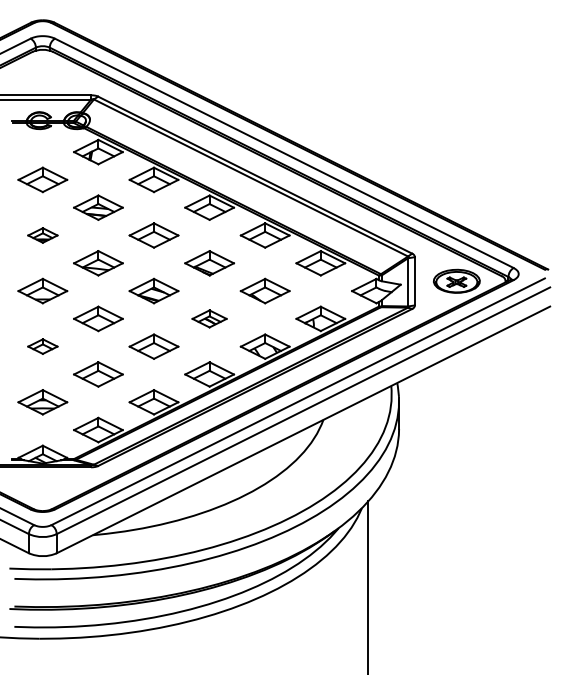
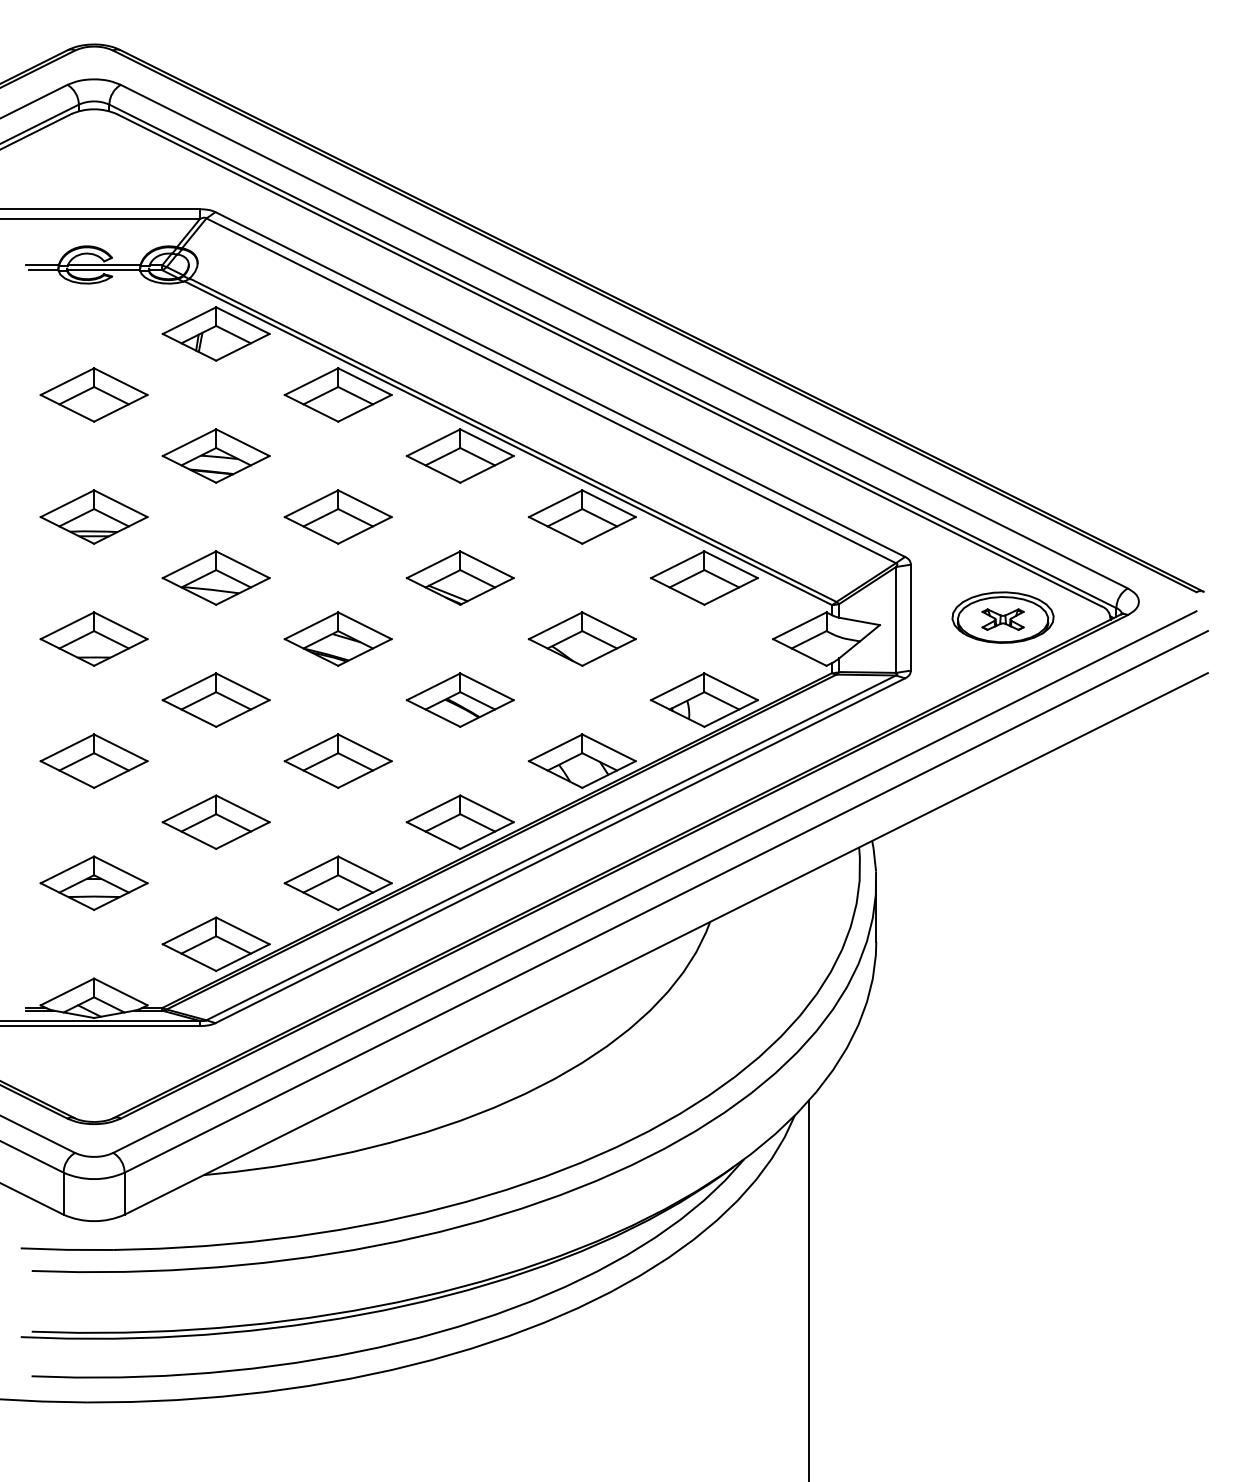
part: (42, 235) -> (93, 517), size x1.67
part: (209, 318) -> (460, 699), size x1.43
part: (42, 346) -> (93, 760), size x1.67

